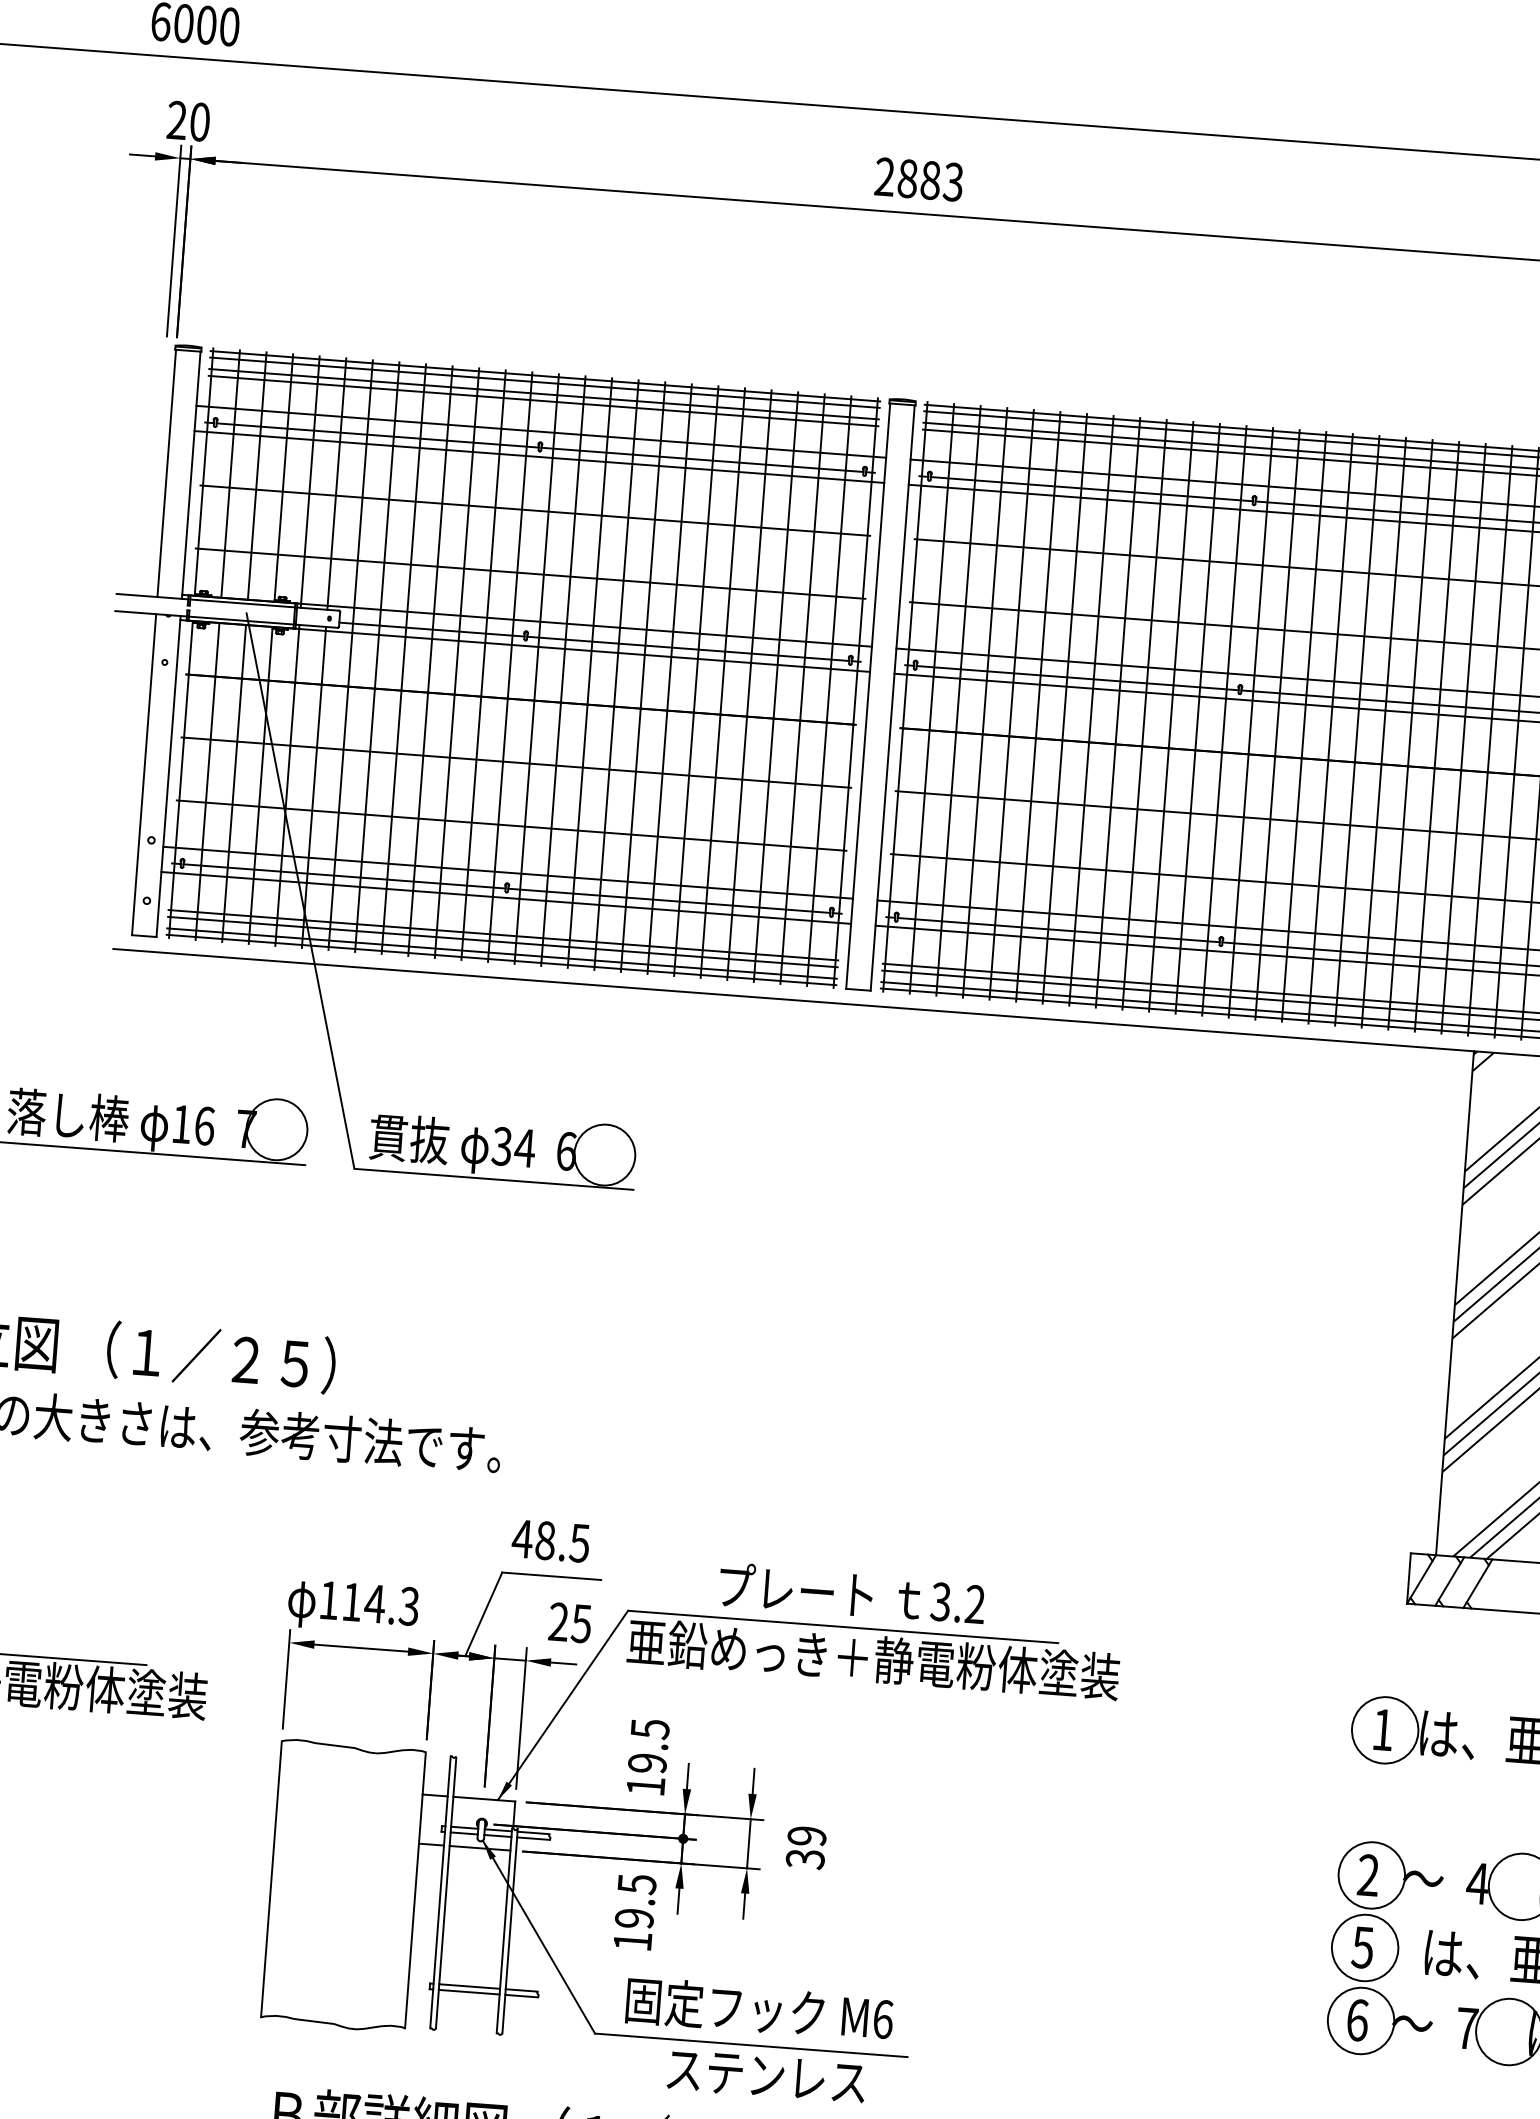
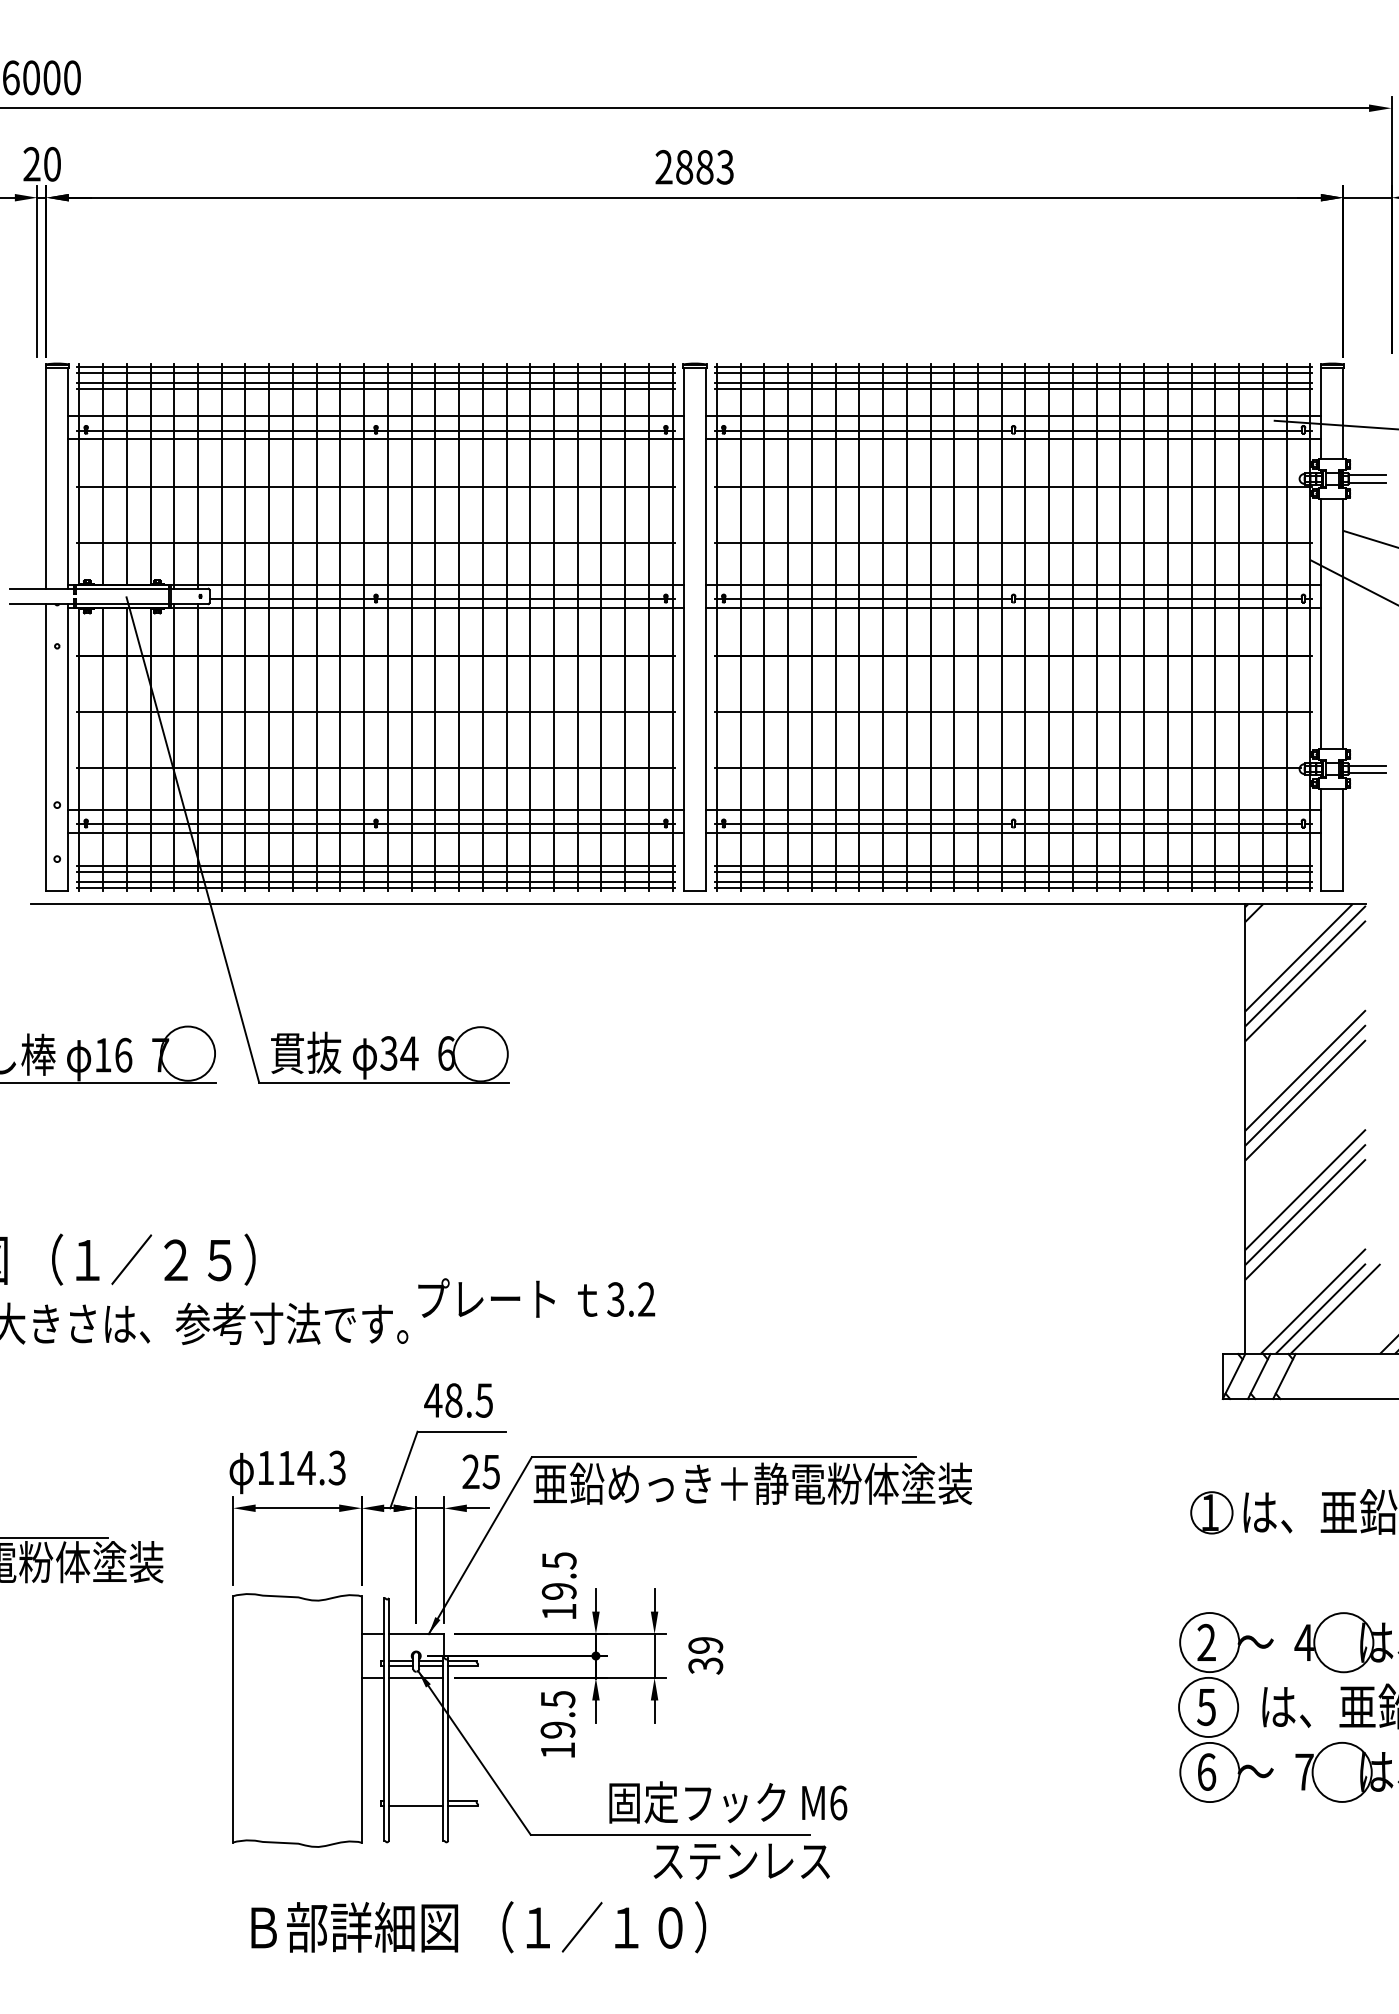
text: (852, 1592) -> (536, 1297), moved
circle: (1384, 1729) -> (1211, 1512), size x0.7
line: (469, 1986) -> (416, 1801), removed
text: (759, 2009) -> (728, 1802), moved
text: (766, 2076) -> (741, 1861), moved

